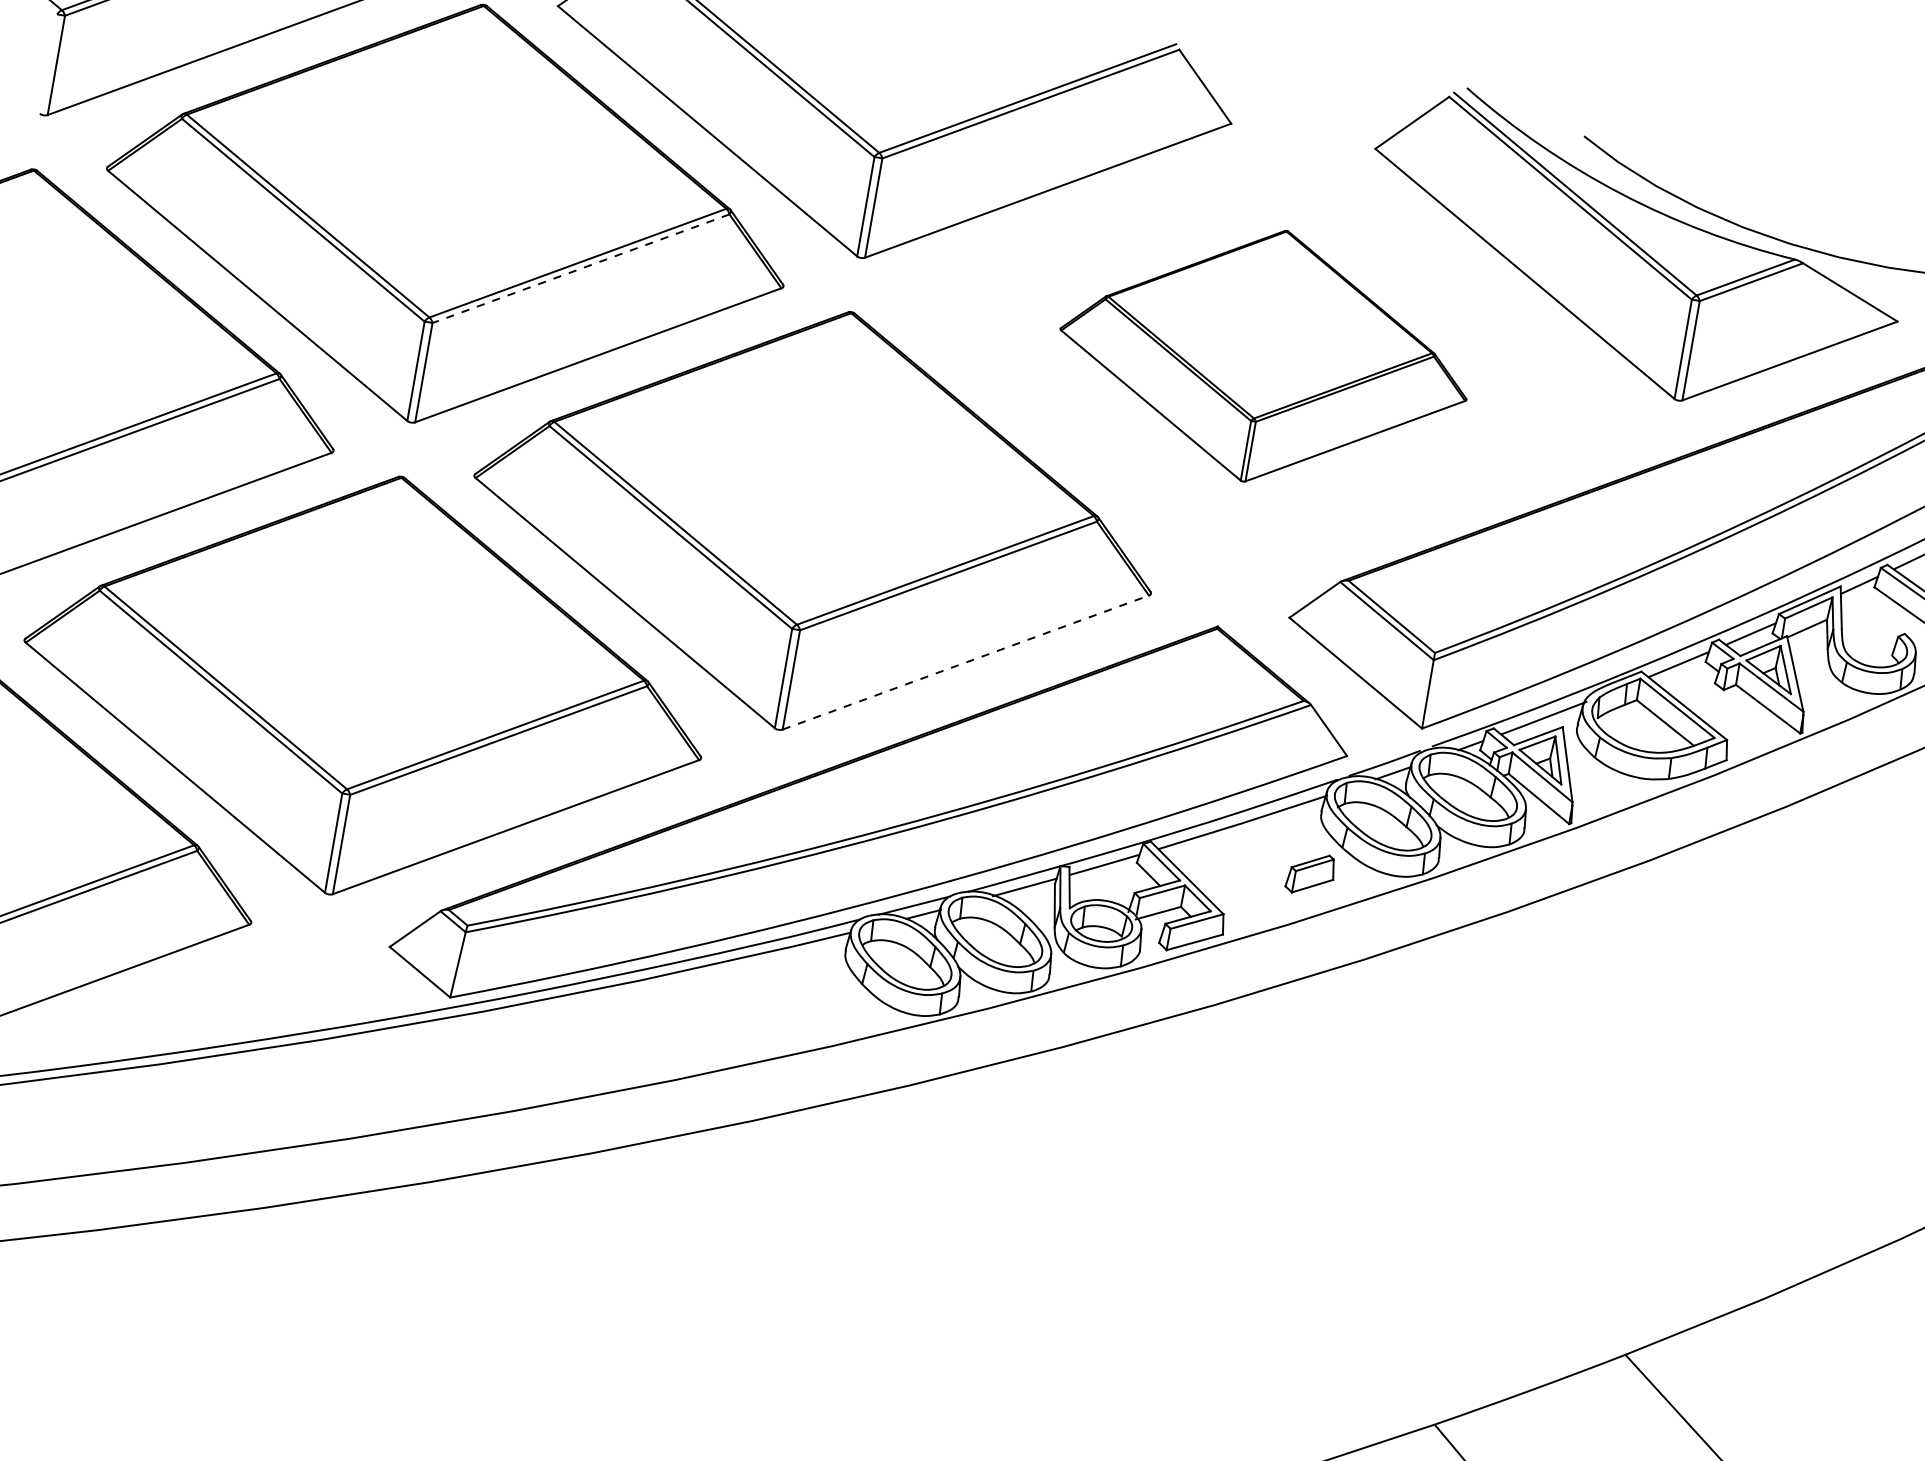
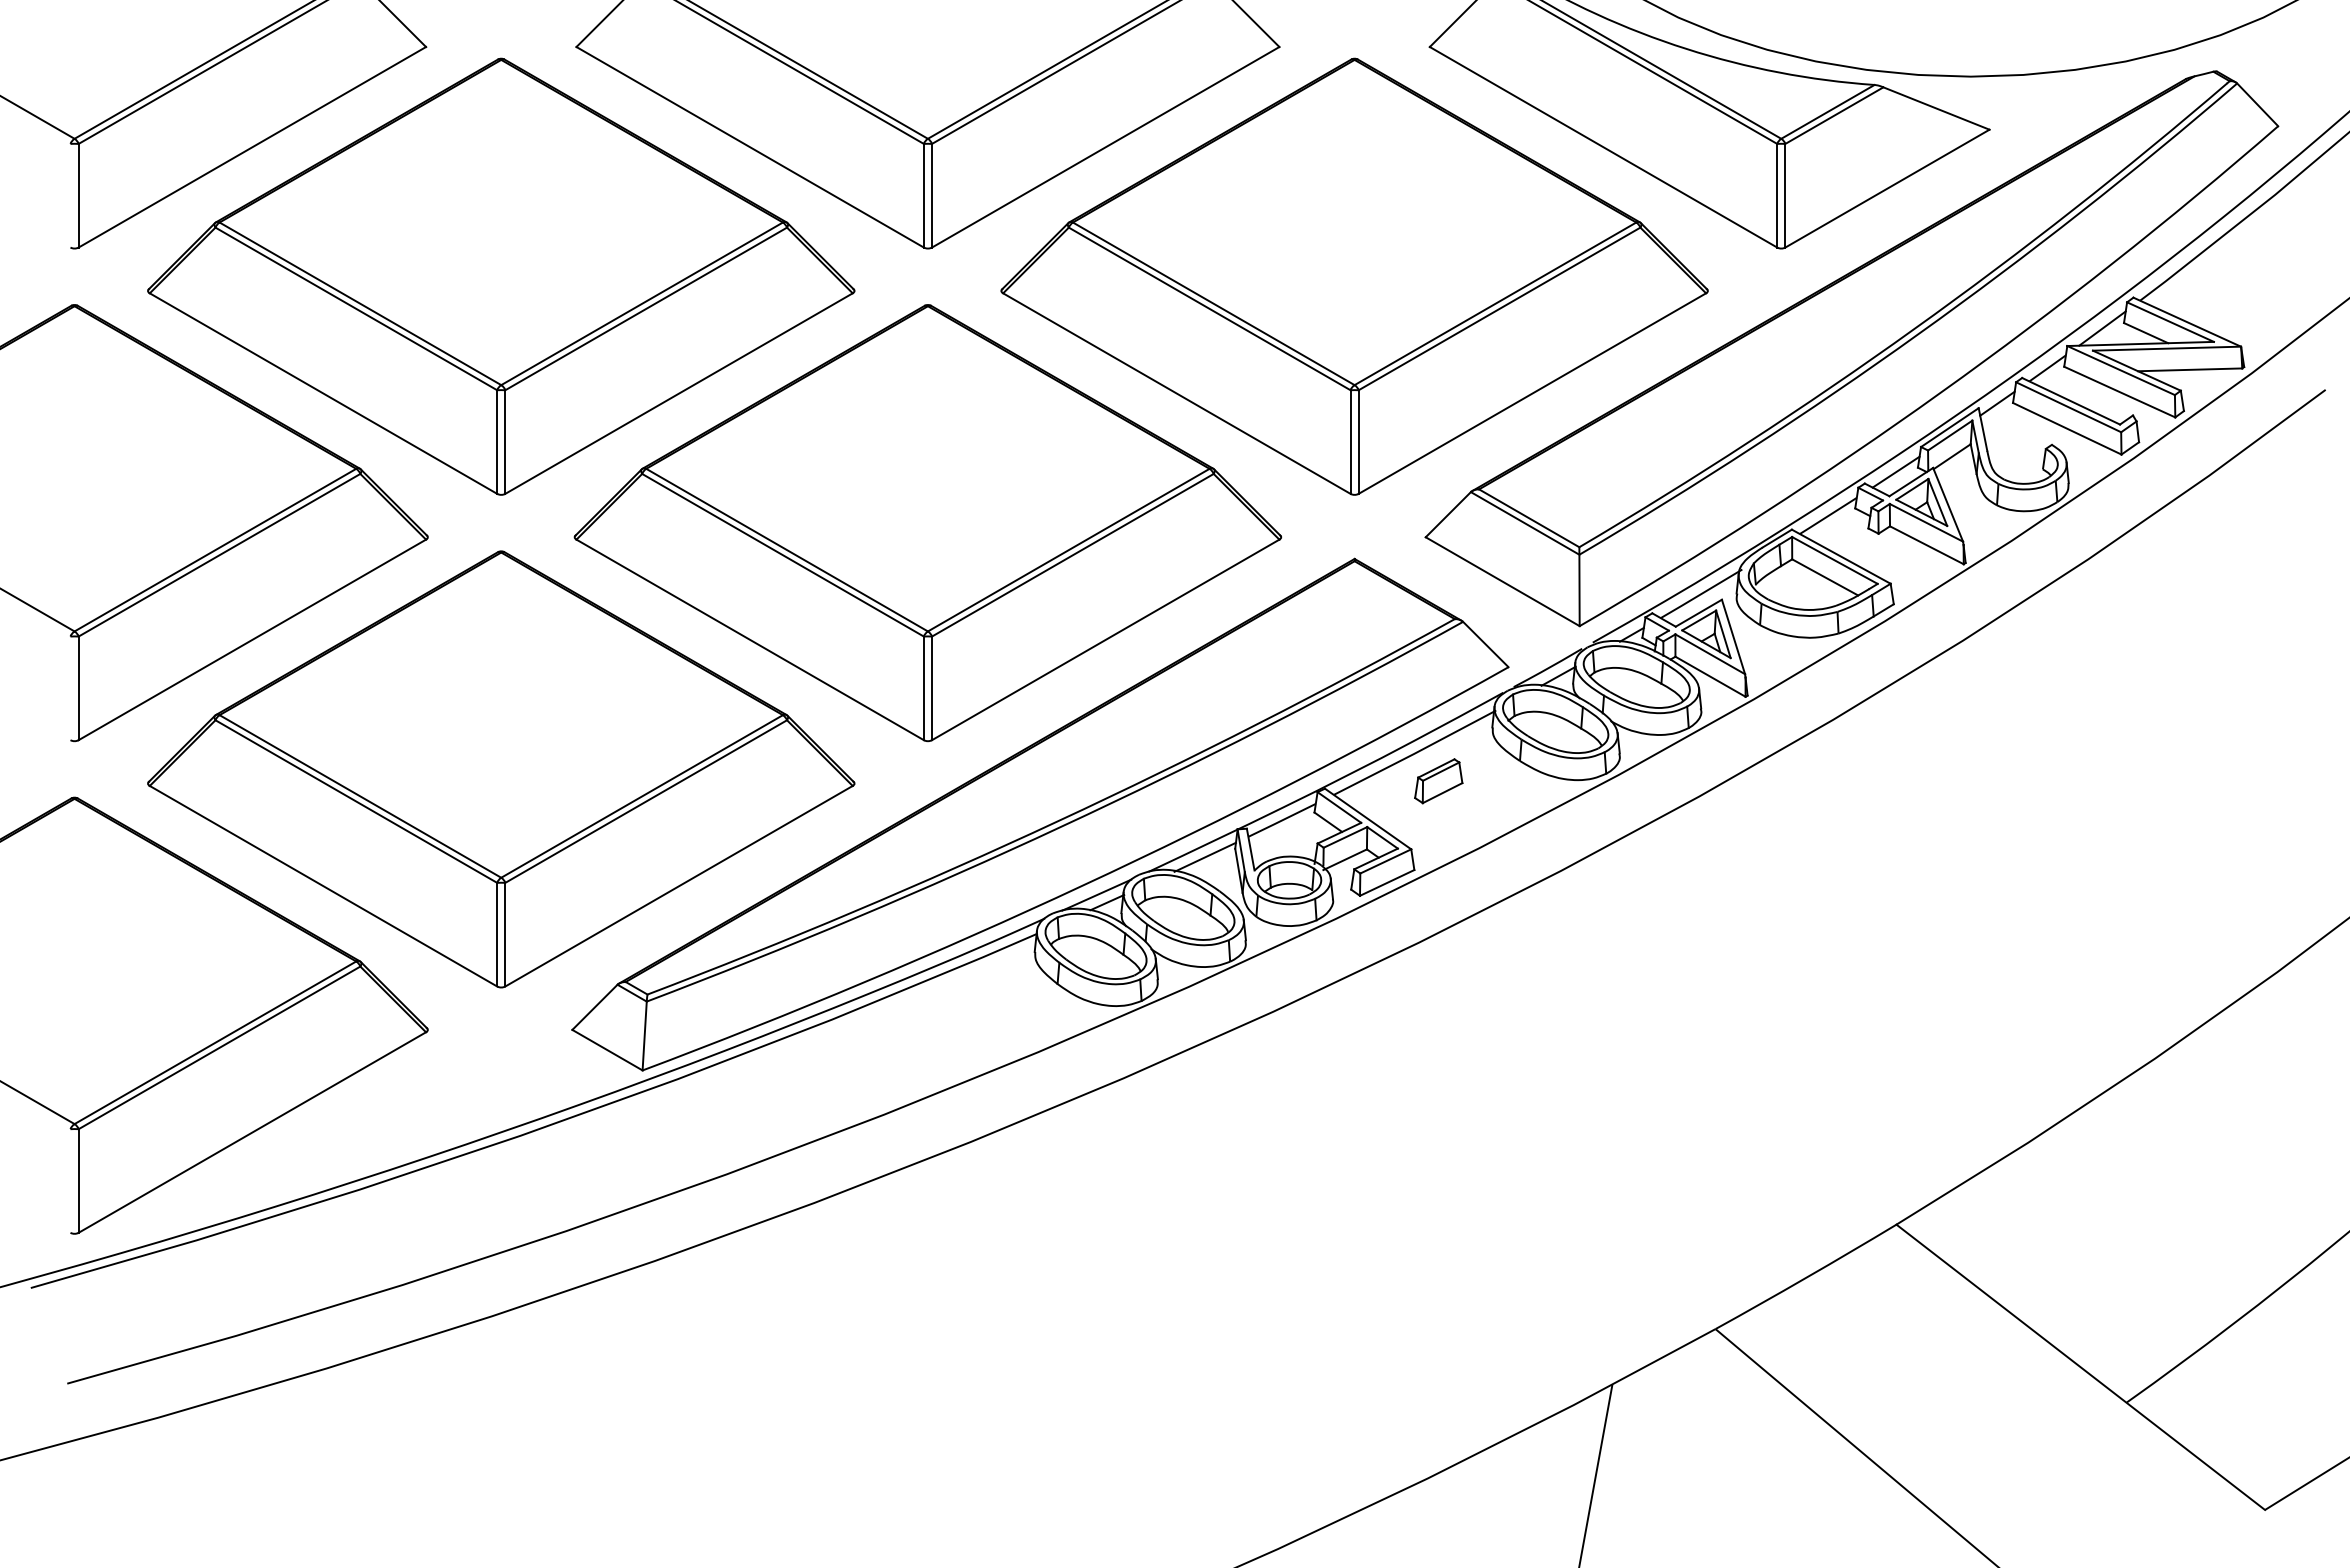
line: (581, 268) -> (646, 308), dashed -> solid
part: (1264, 356) -> (1354, 276), size x1.67
line: (965, 662) -> (1105, 639), dashed -> solid
part: (1310, 874) -> (1438, 781), moved

